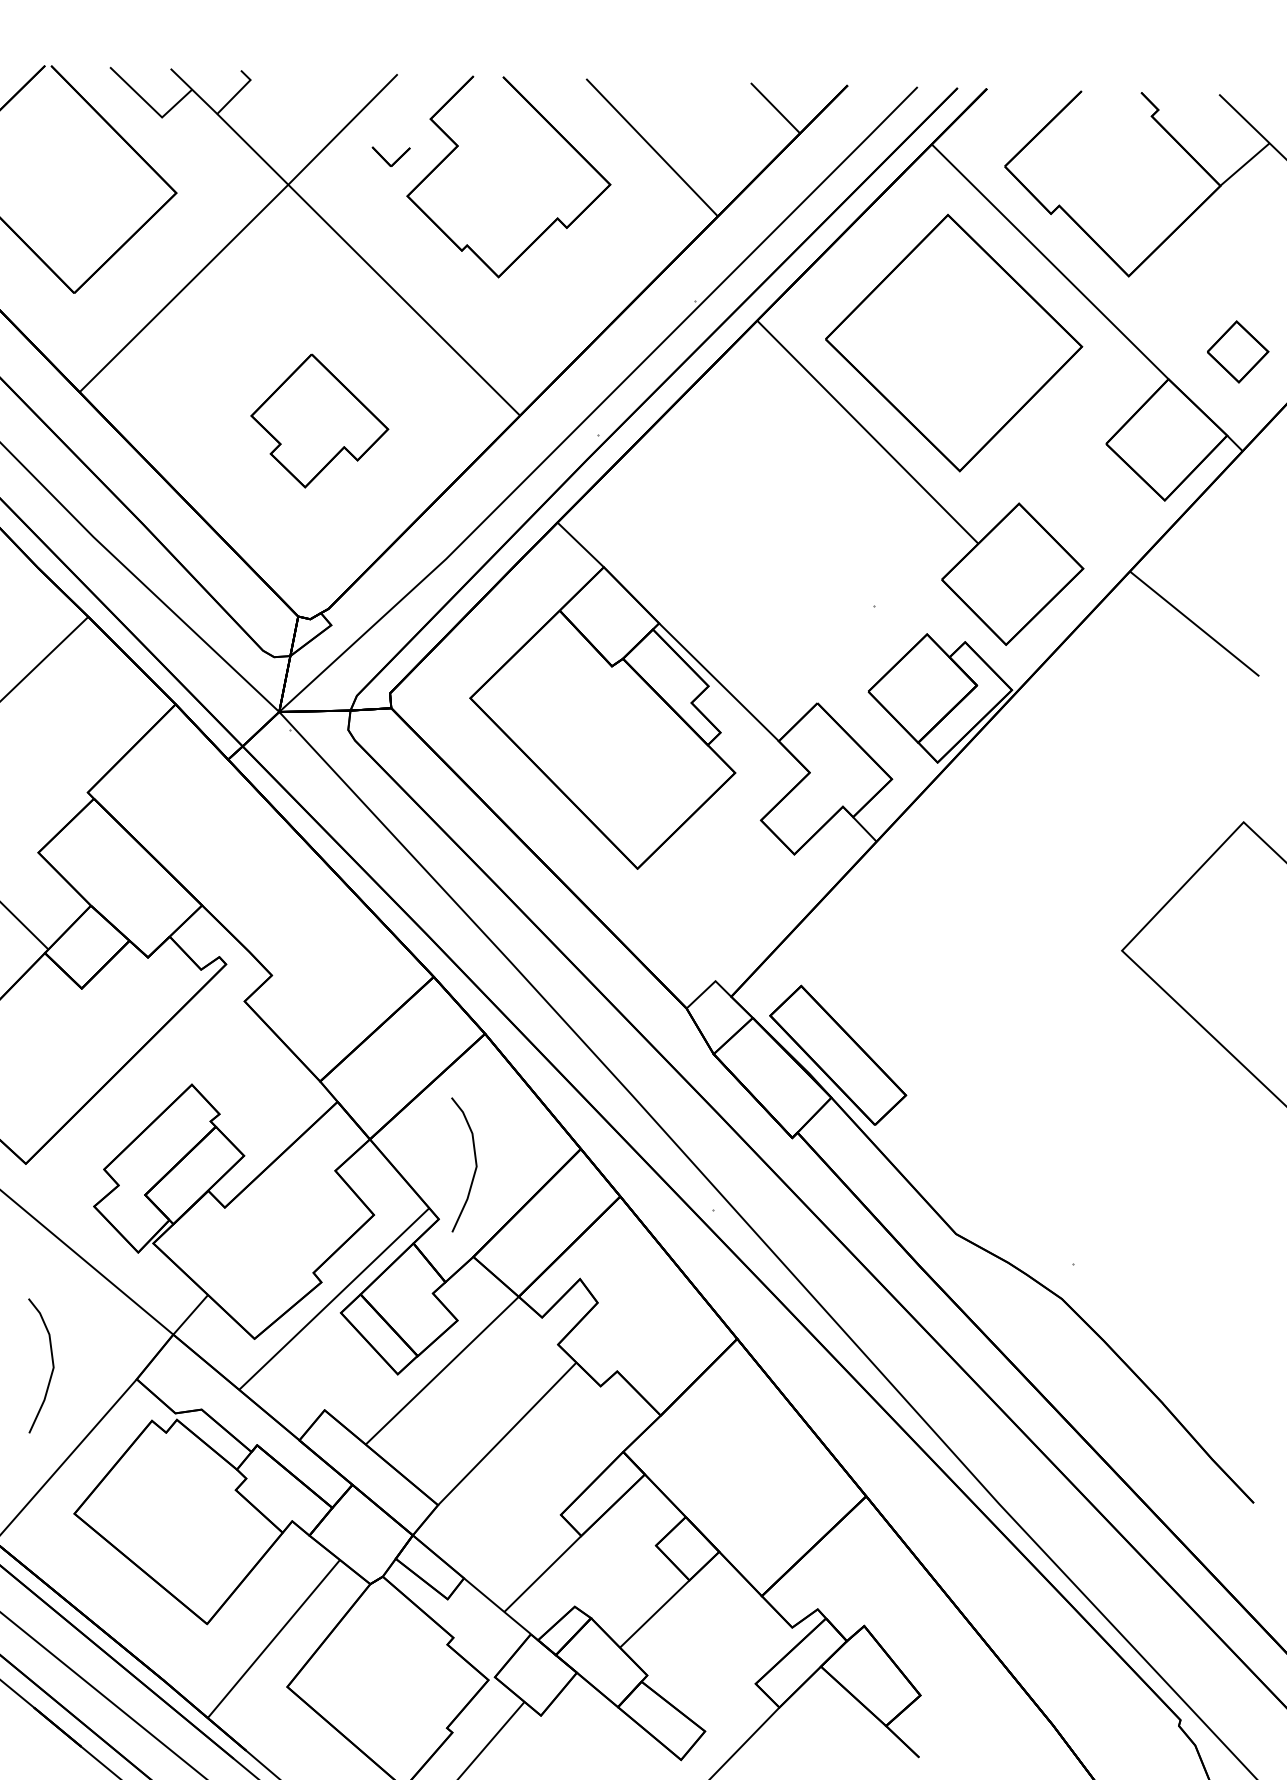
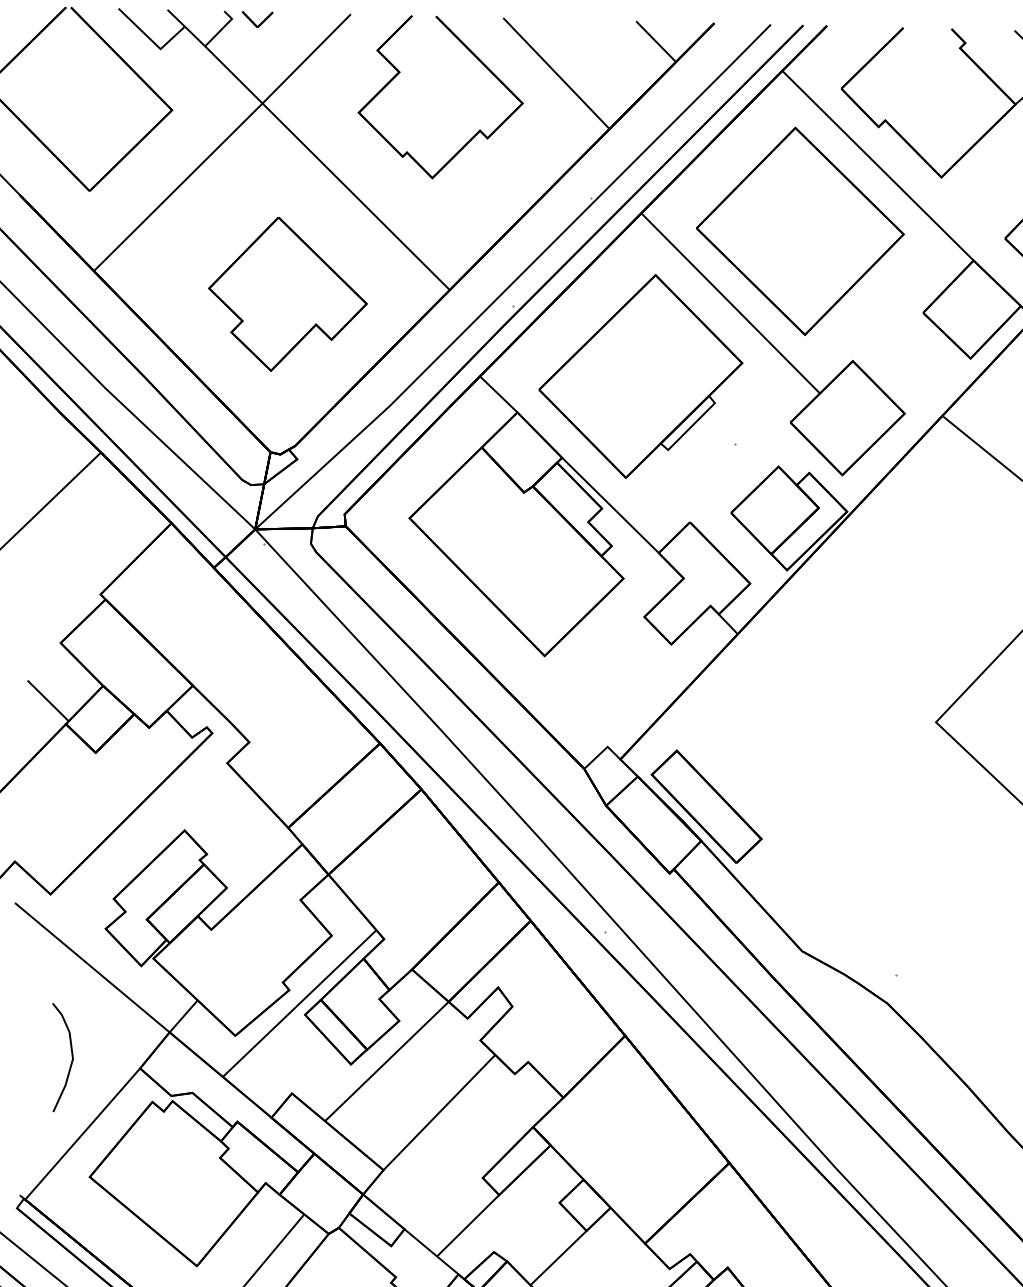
part: (390, 156) -> (257, 19), moved
part: (319, 420) -> (287, 293), size x1.43
part: (756, 522) -> (640, 376), added
curve: (475, 1164) -> (413, 894), removed

